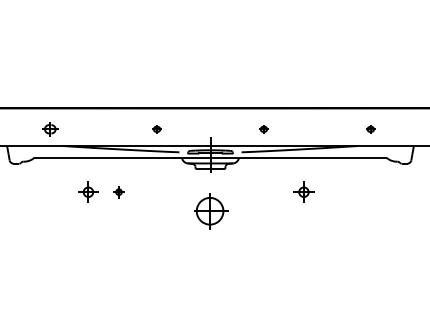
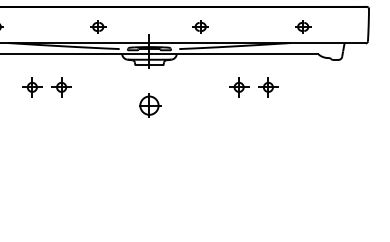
part: (156, 129) -> (97, 27), size x1.67
part: (263, 129) -> (200, 27), size x1.67
part: (370, 129) -> (303, 27), size x1.67
part: (118, 191) -> (61, 86), size x1.67
part: (334, 191) -> (268, 86), added
part: (211, 211) -> (150, 105), size x0.71

